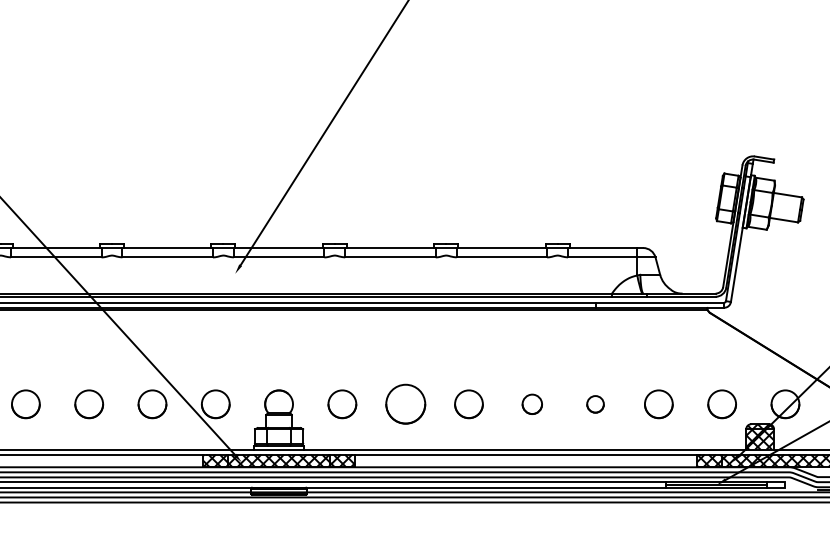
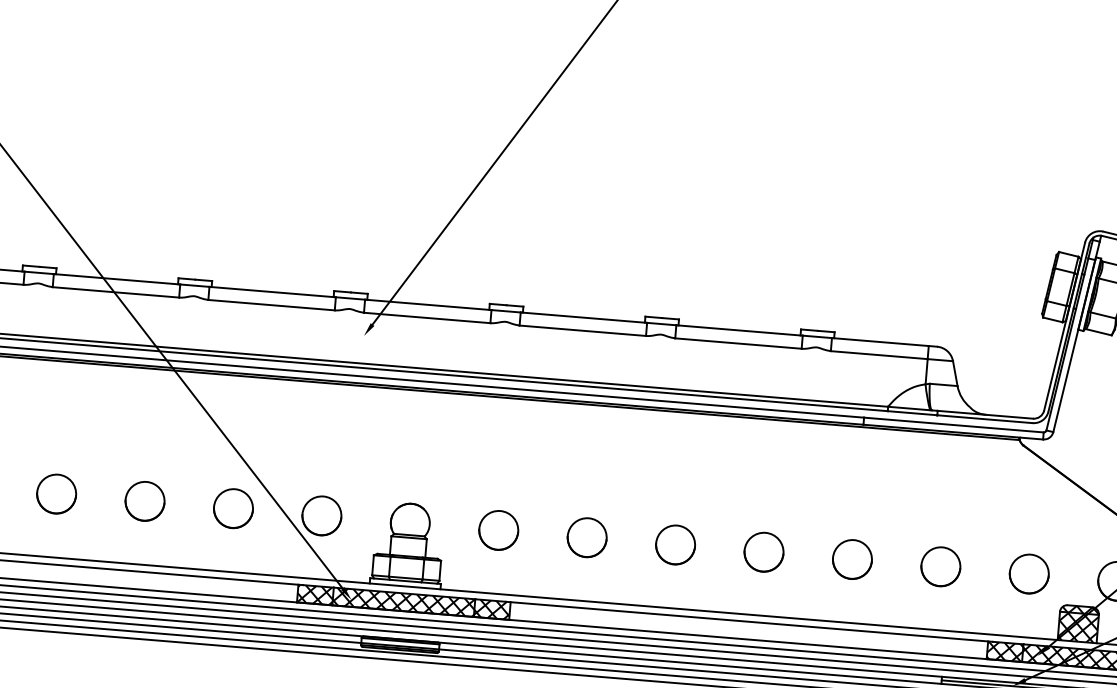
part: (405, 404) -> (586, 537), size x0.71
part: (532, 404) -> (764, 552), size x1.43
part: (595, 404) -> (852, 559), size x1.67

